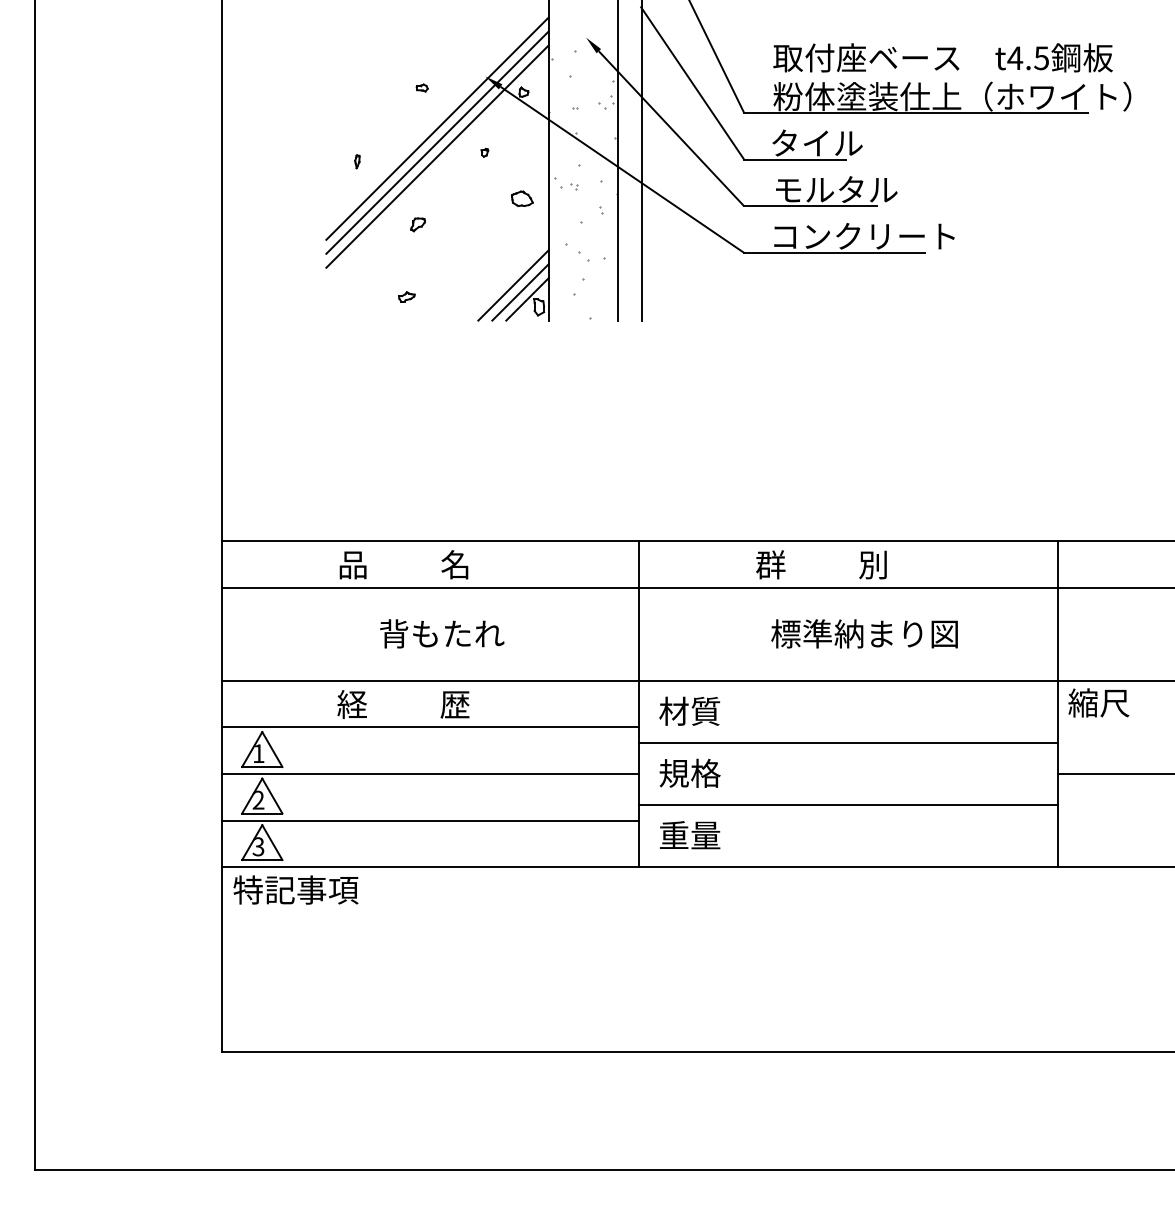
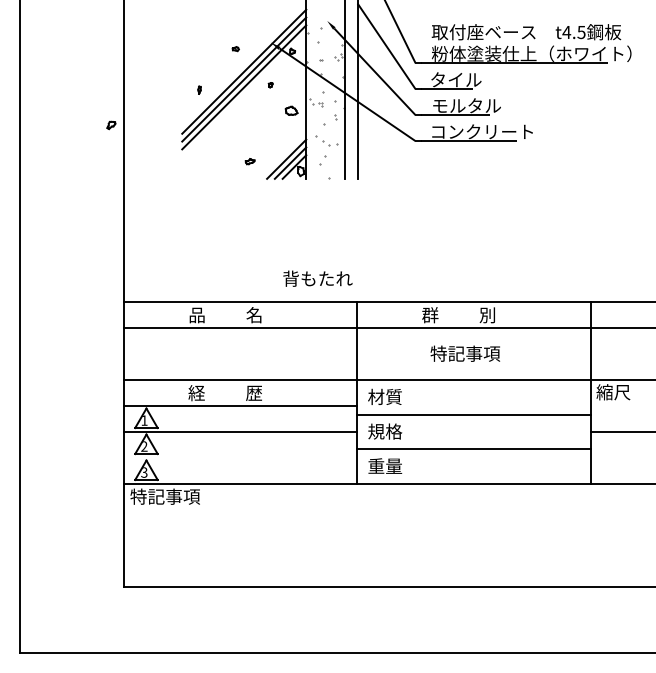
part: (418, 224) -> (111, 125), moved
part: (405, 296) -> (249, 161), moved
text: (441, 633) -> (317, 278), moved
text: (864, 633) -> (482, 353), 標準納まり図 -> 特記事項
line: (428, 819) -> (239, 457), removed

